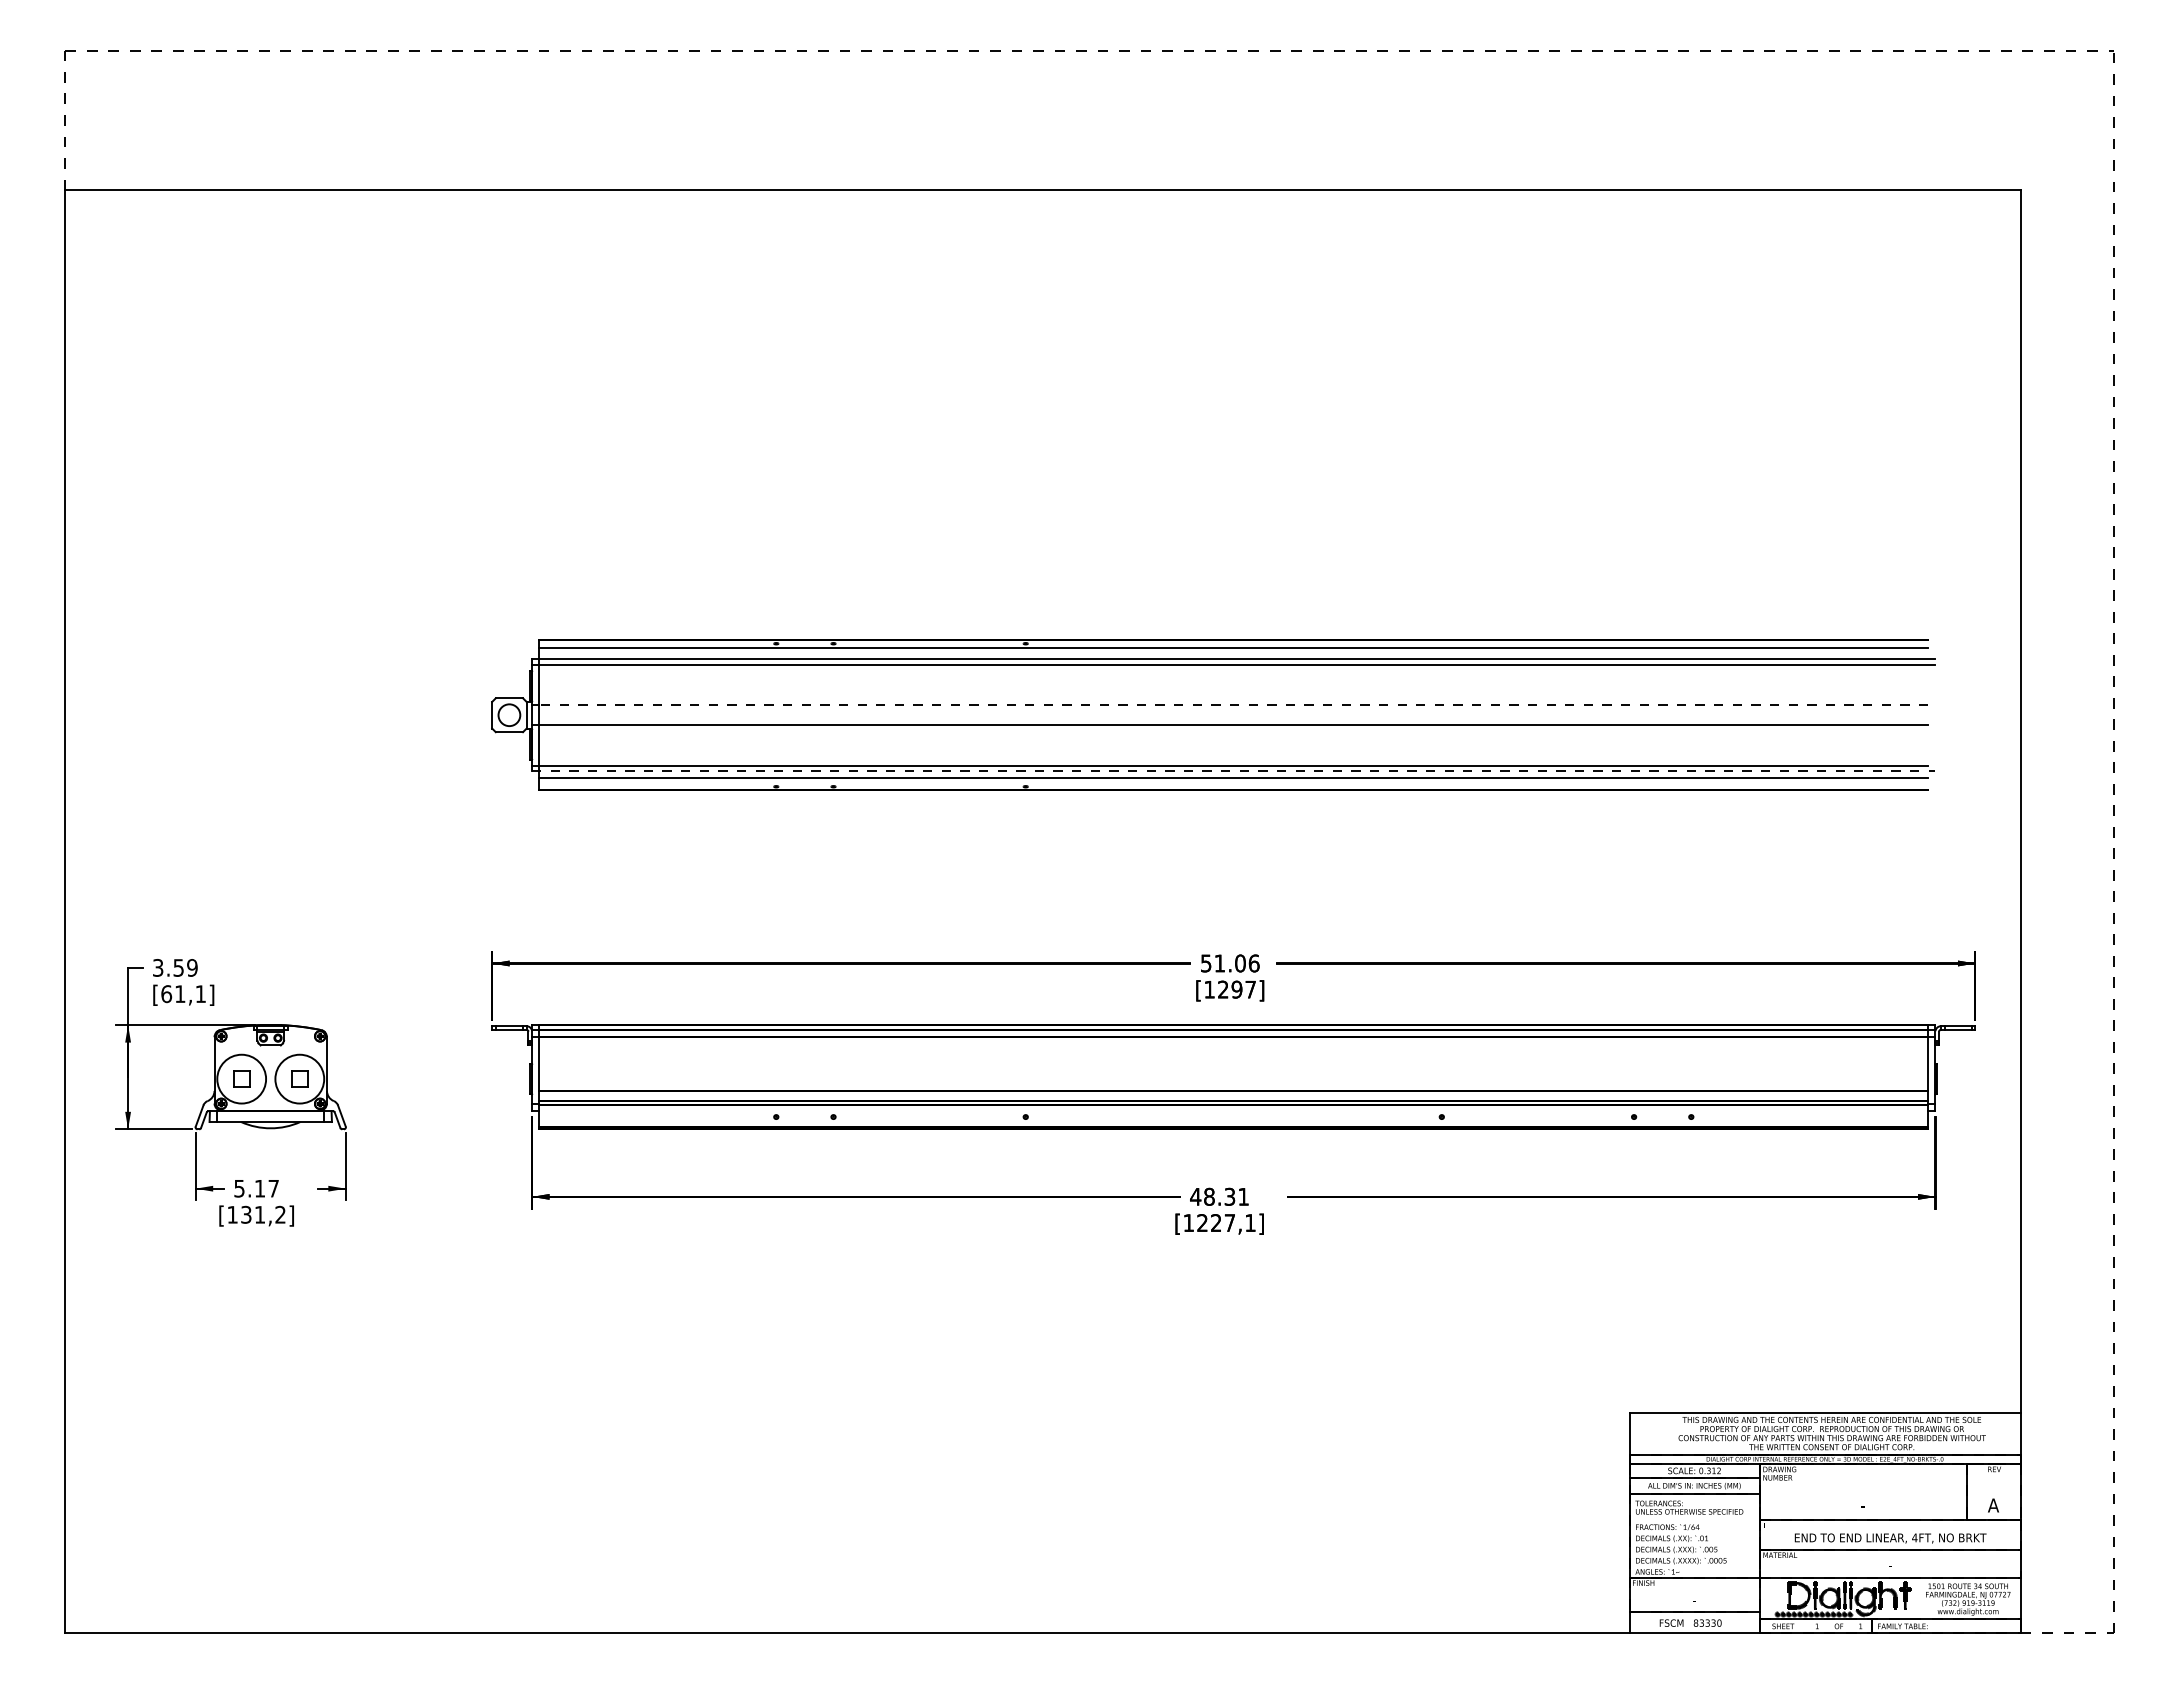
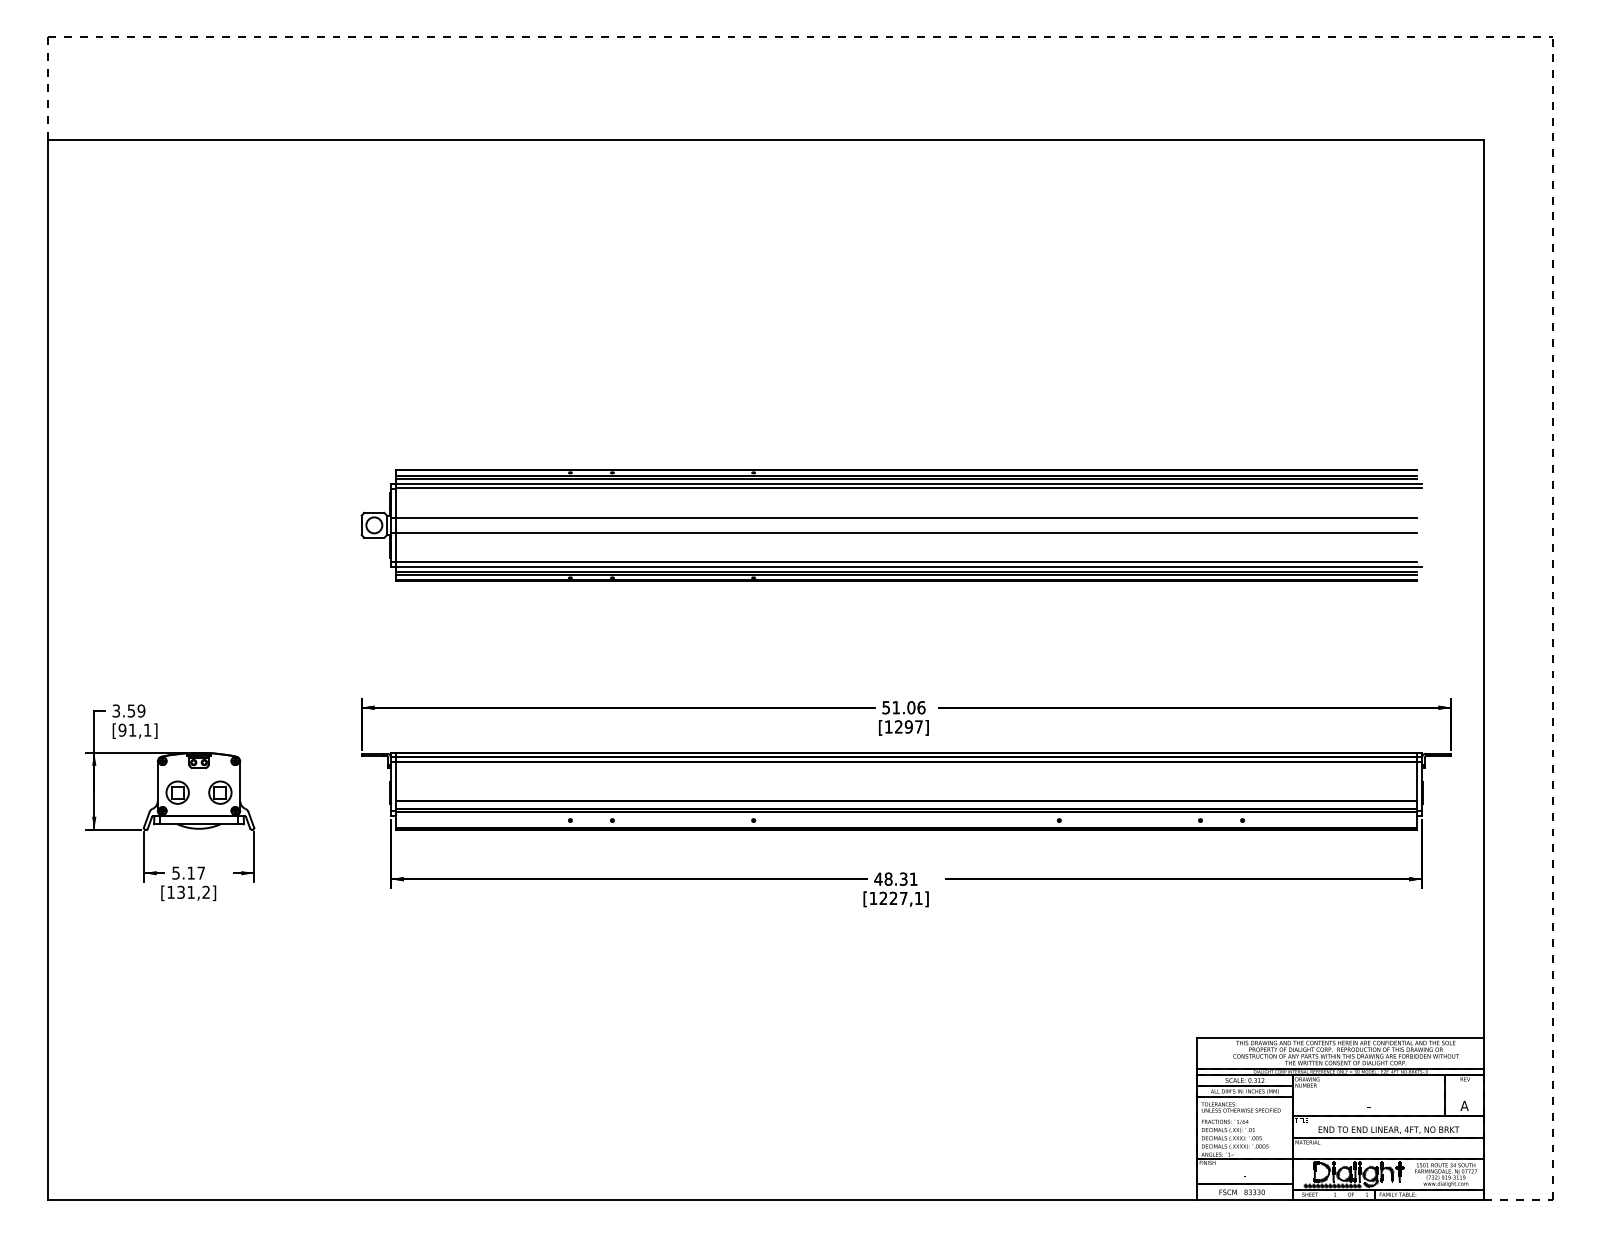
line: (1233, 652) -> (906, 479), added
line: (1233, 705) -> (906, 518), dashed -> solid
line: (1233, 771) -> (906, 566), dashed -> solid
line: (1233, 782) -> (906, 574), added
text: (166, 994) -> (122, 730), [61,1] -> [91,1]
circle: (241, 1078) -> (177, 792), size x0.62
circle: (299, 1078) -> (220, 792), size x0.62

